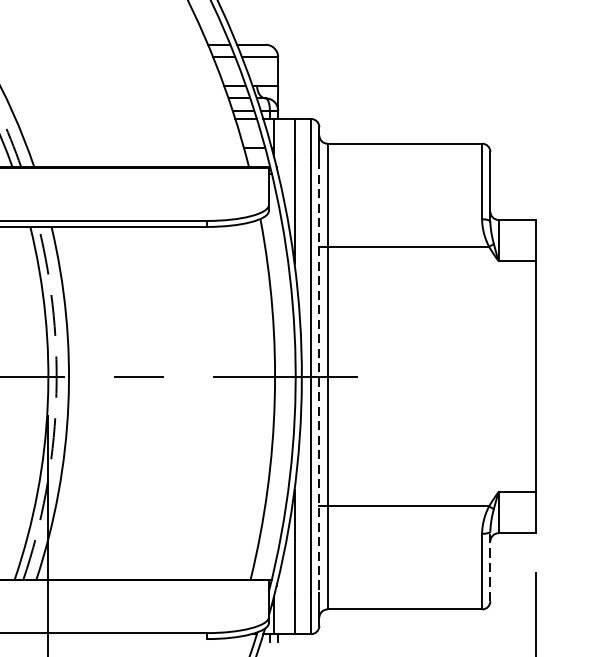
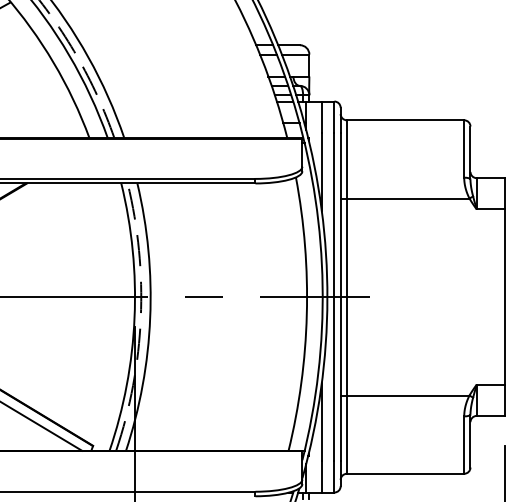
line: (319, 377) -> (340, 297), dashed -> solid
line: (490, 565) -> (470, 440), dashed -> solid

